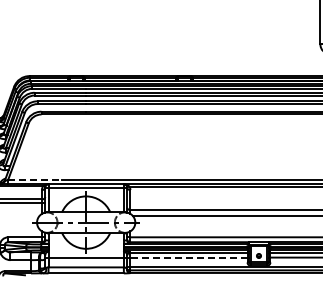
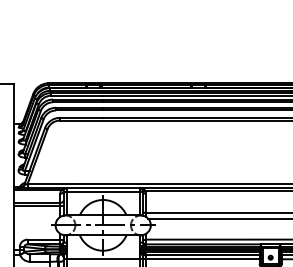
line: (34, 179) -> (53, 183), dashed -> solid
line: (188, 257) -> (202, 259), dashed -> solid

